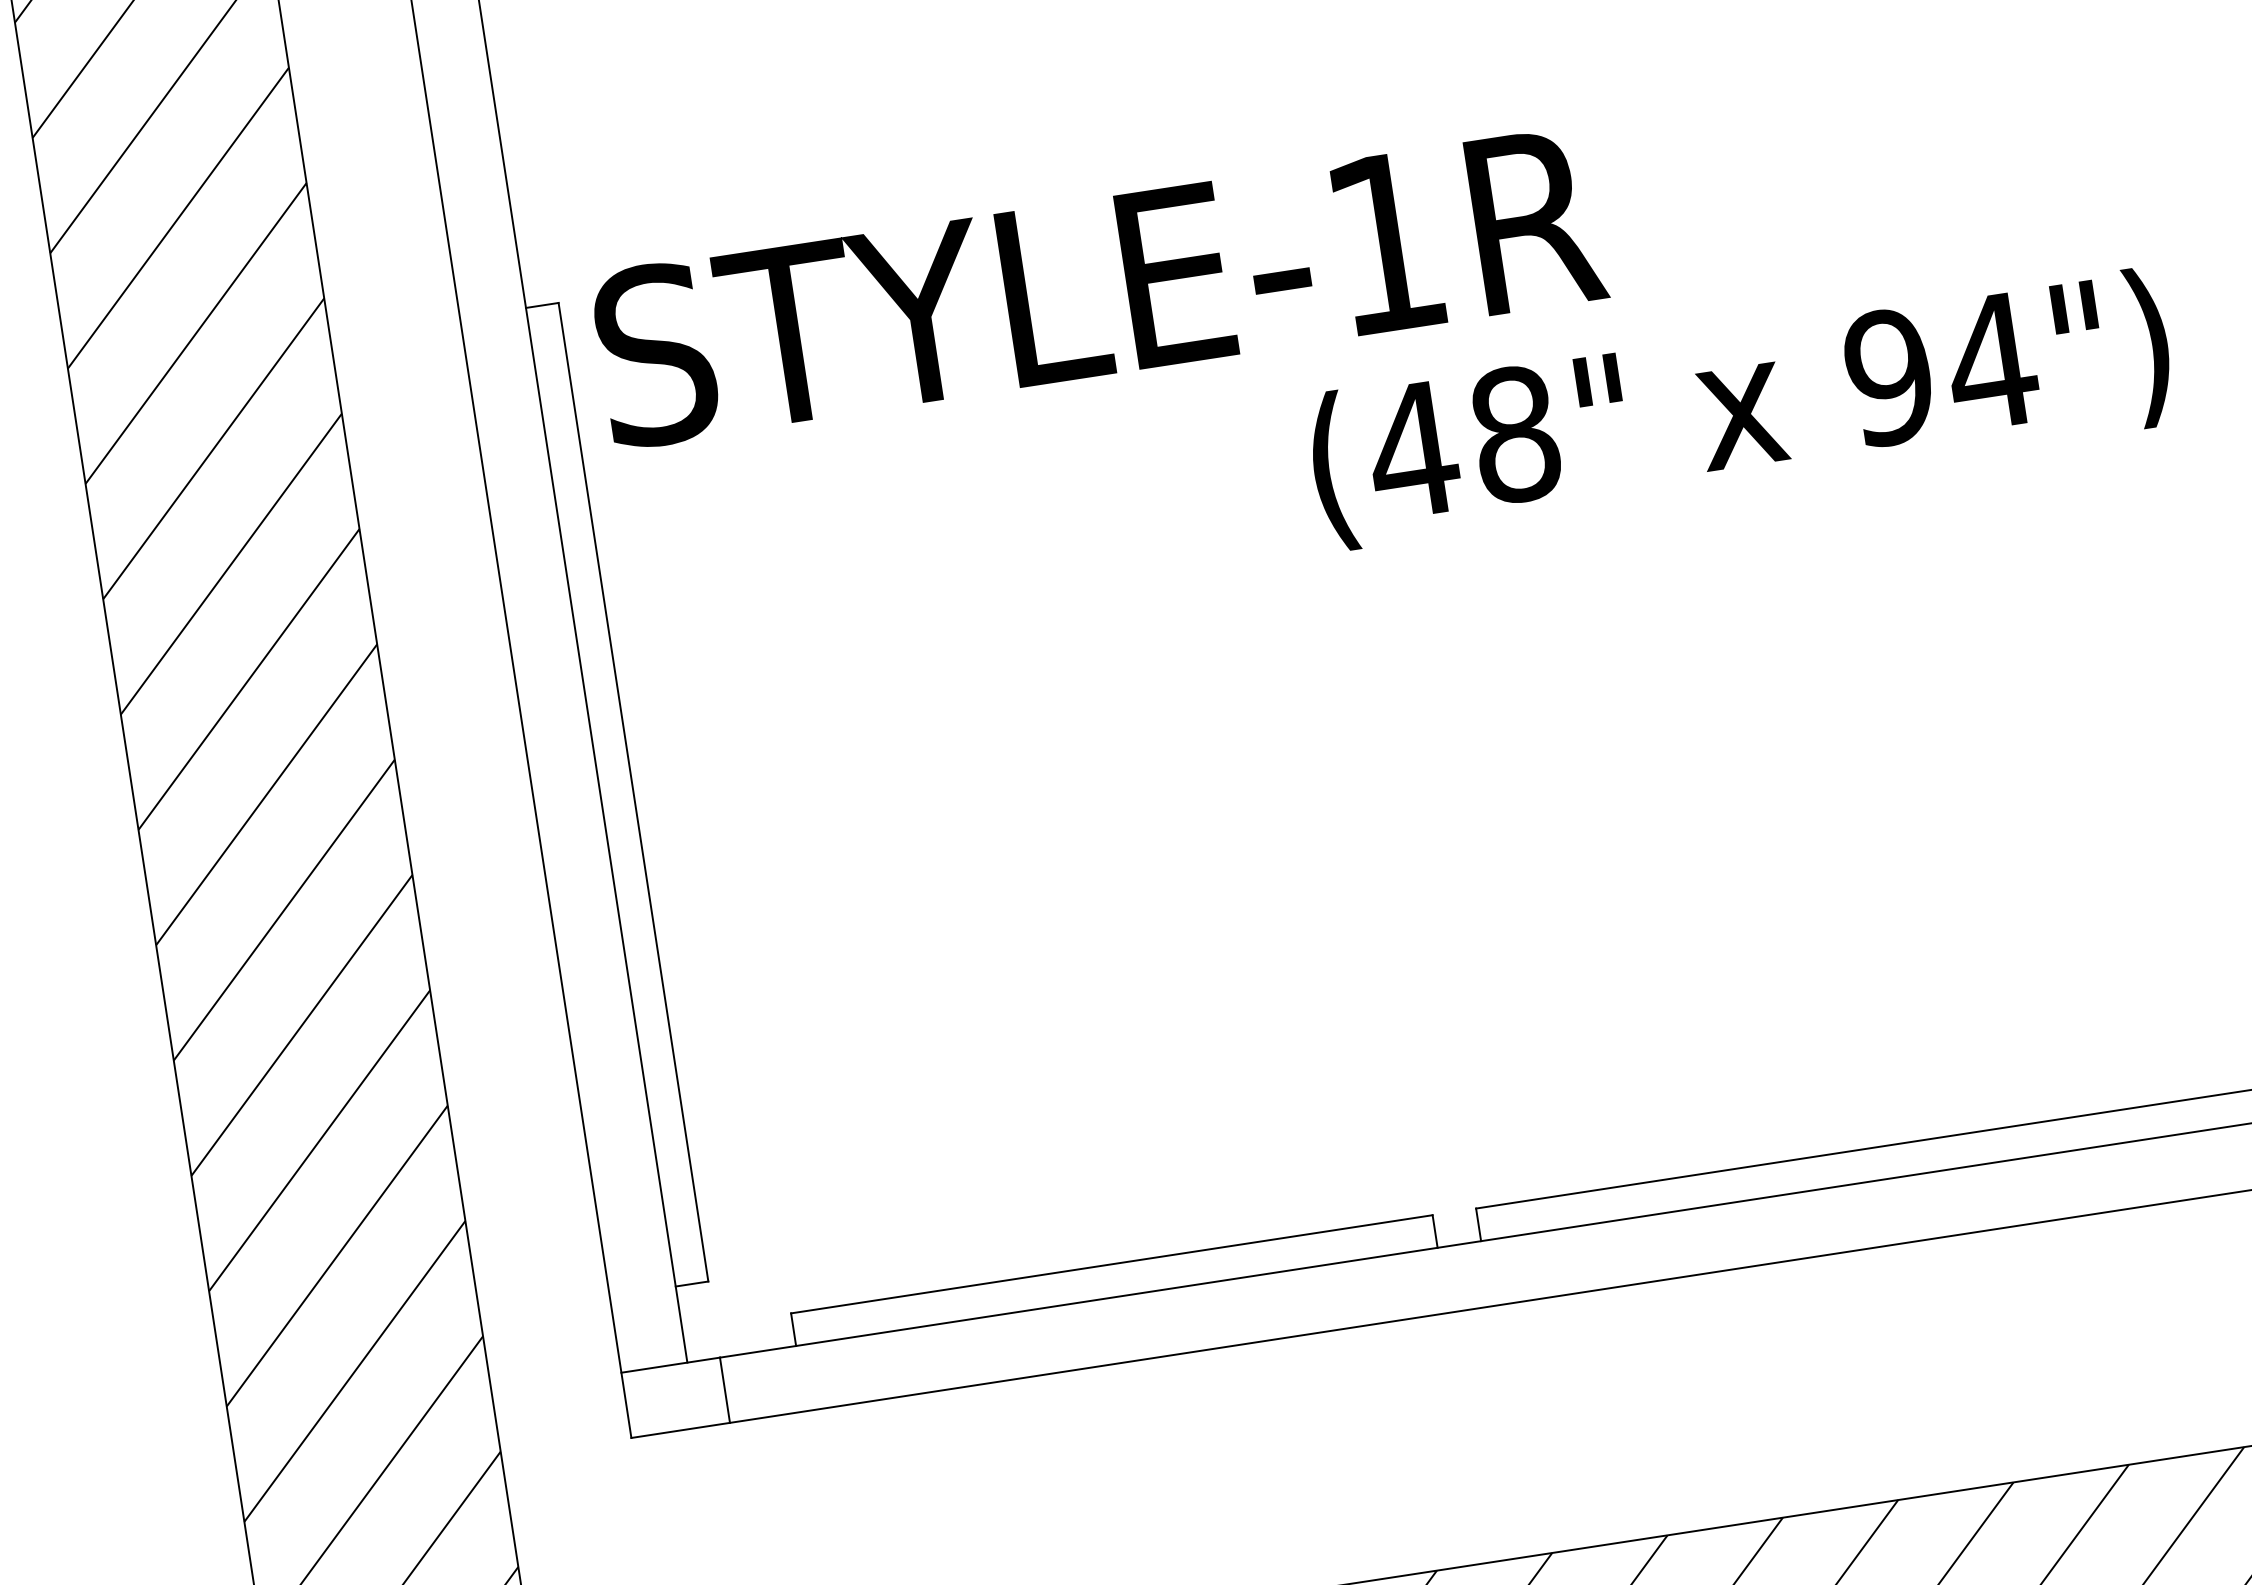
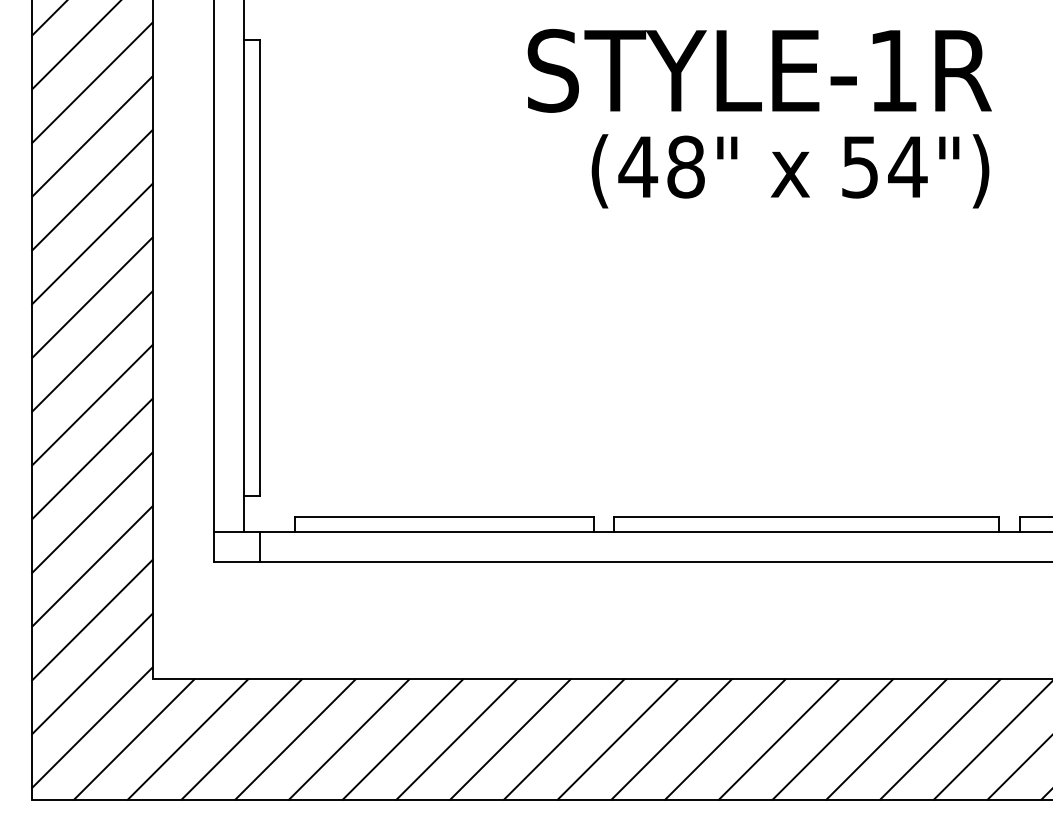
text: (1098, 286) -> (759, 70), moved
text: (1887, 376) -> (859, 166), 94") -> 54")

